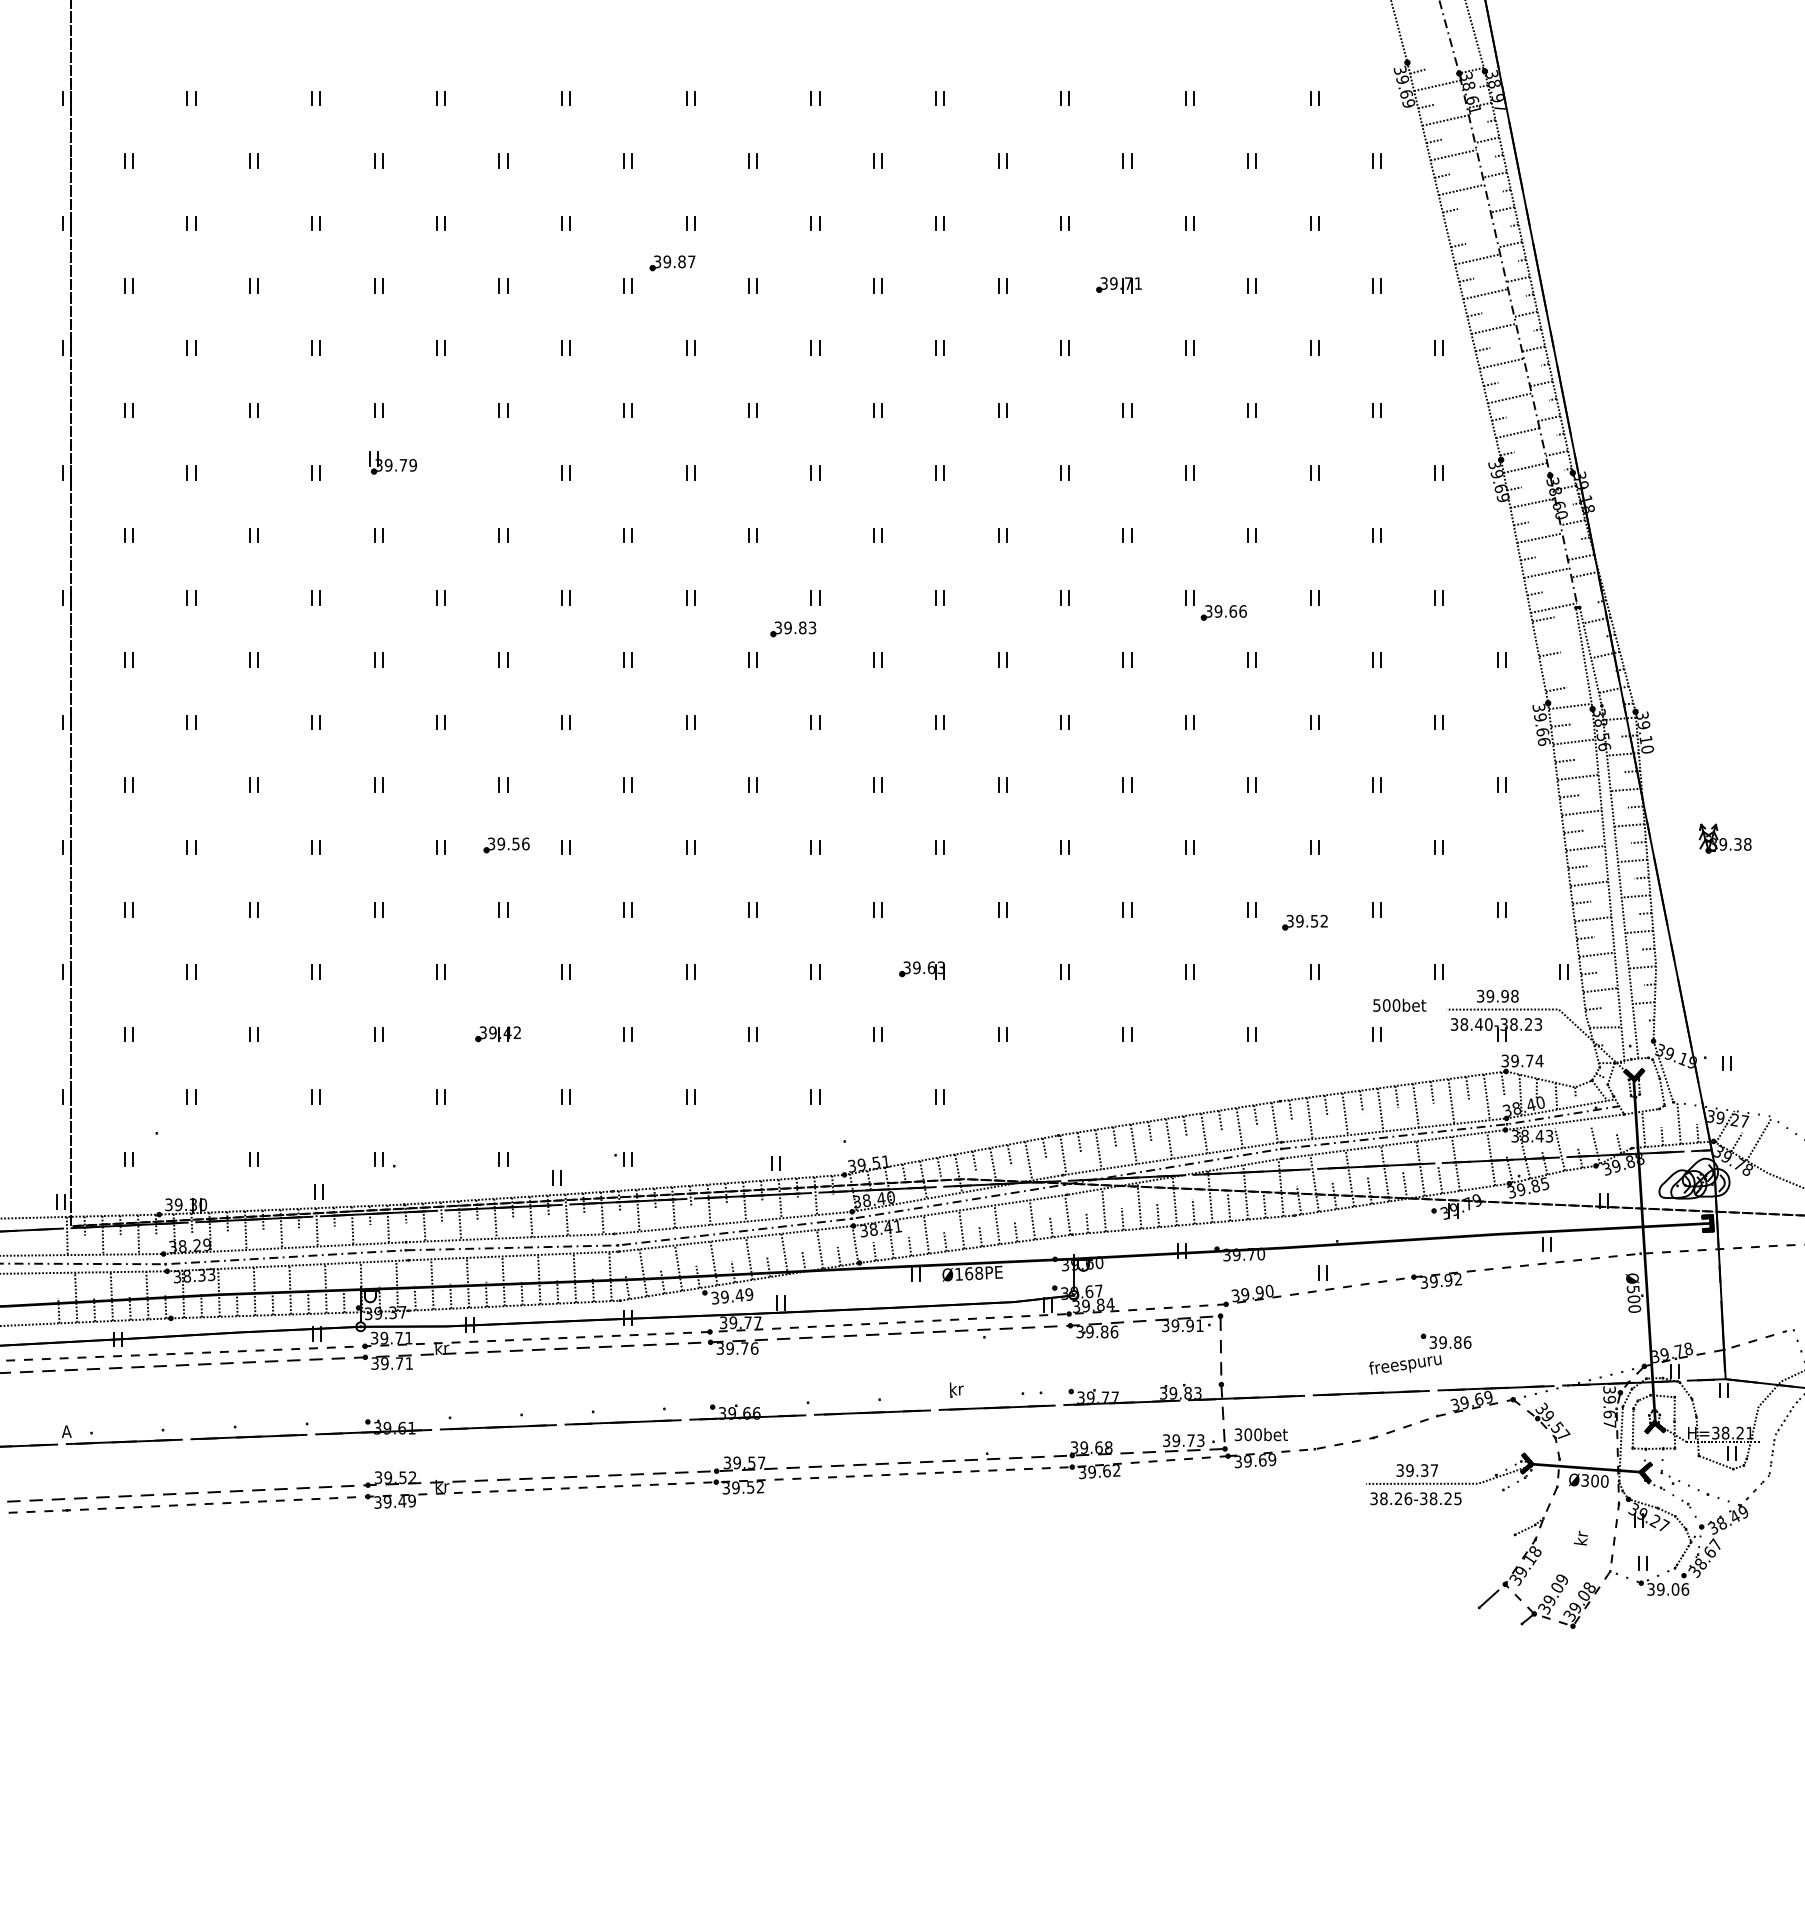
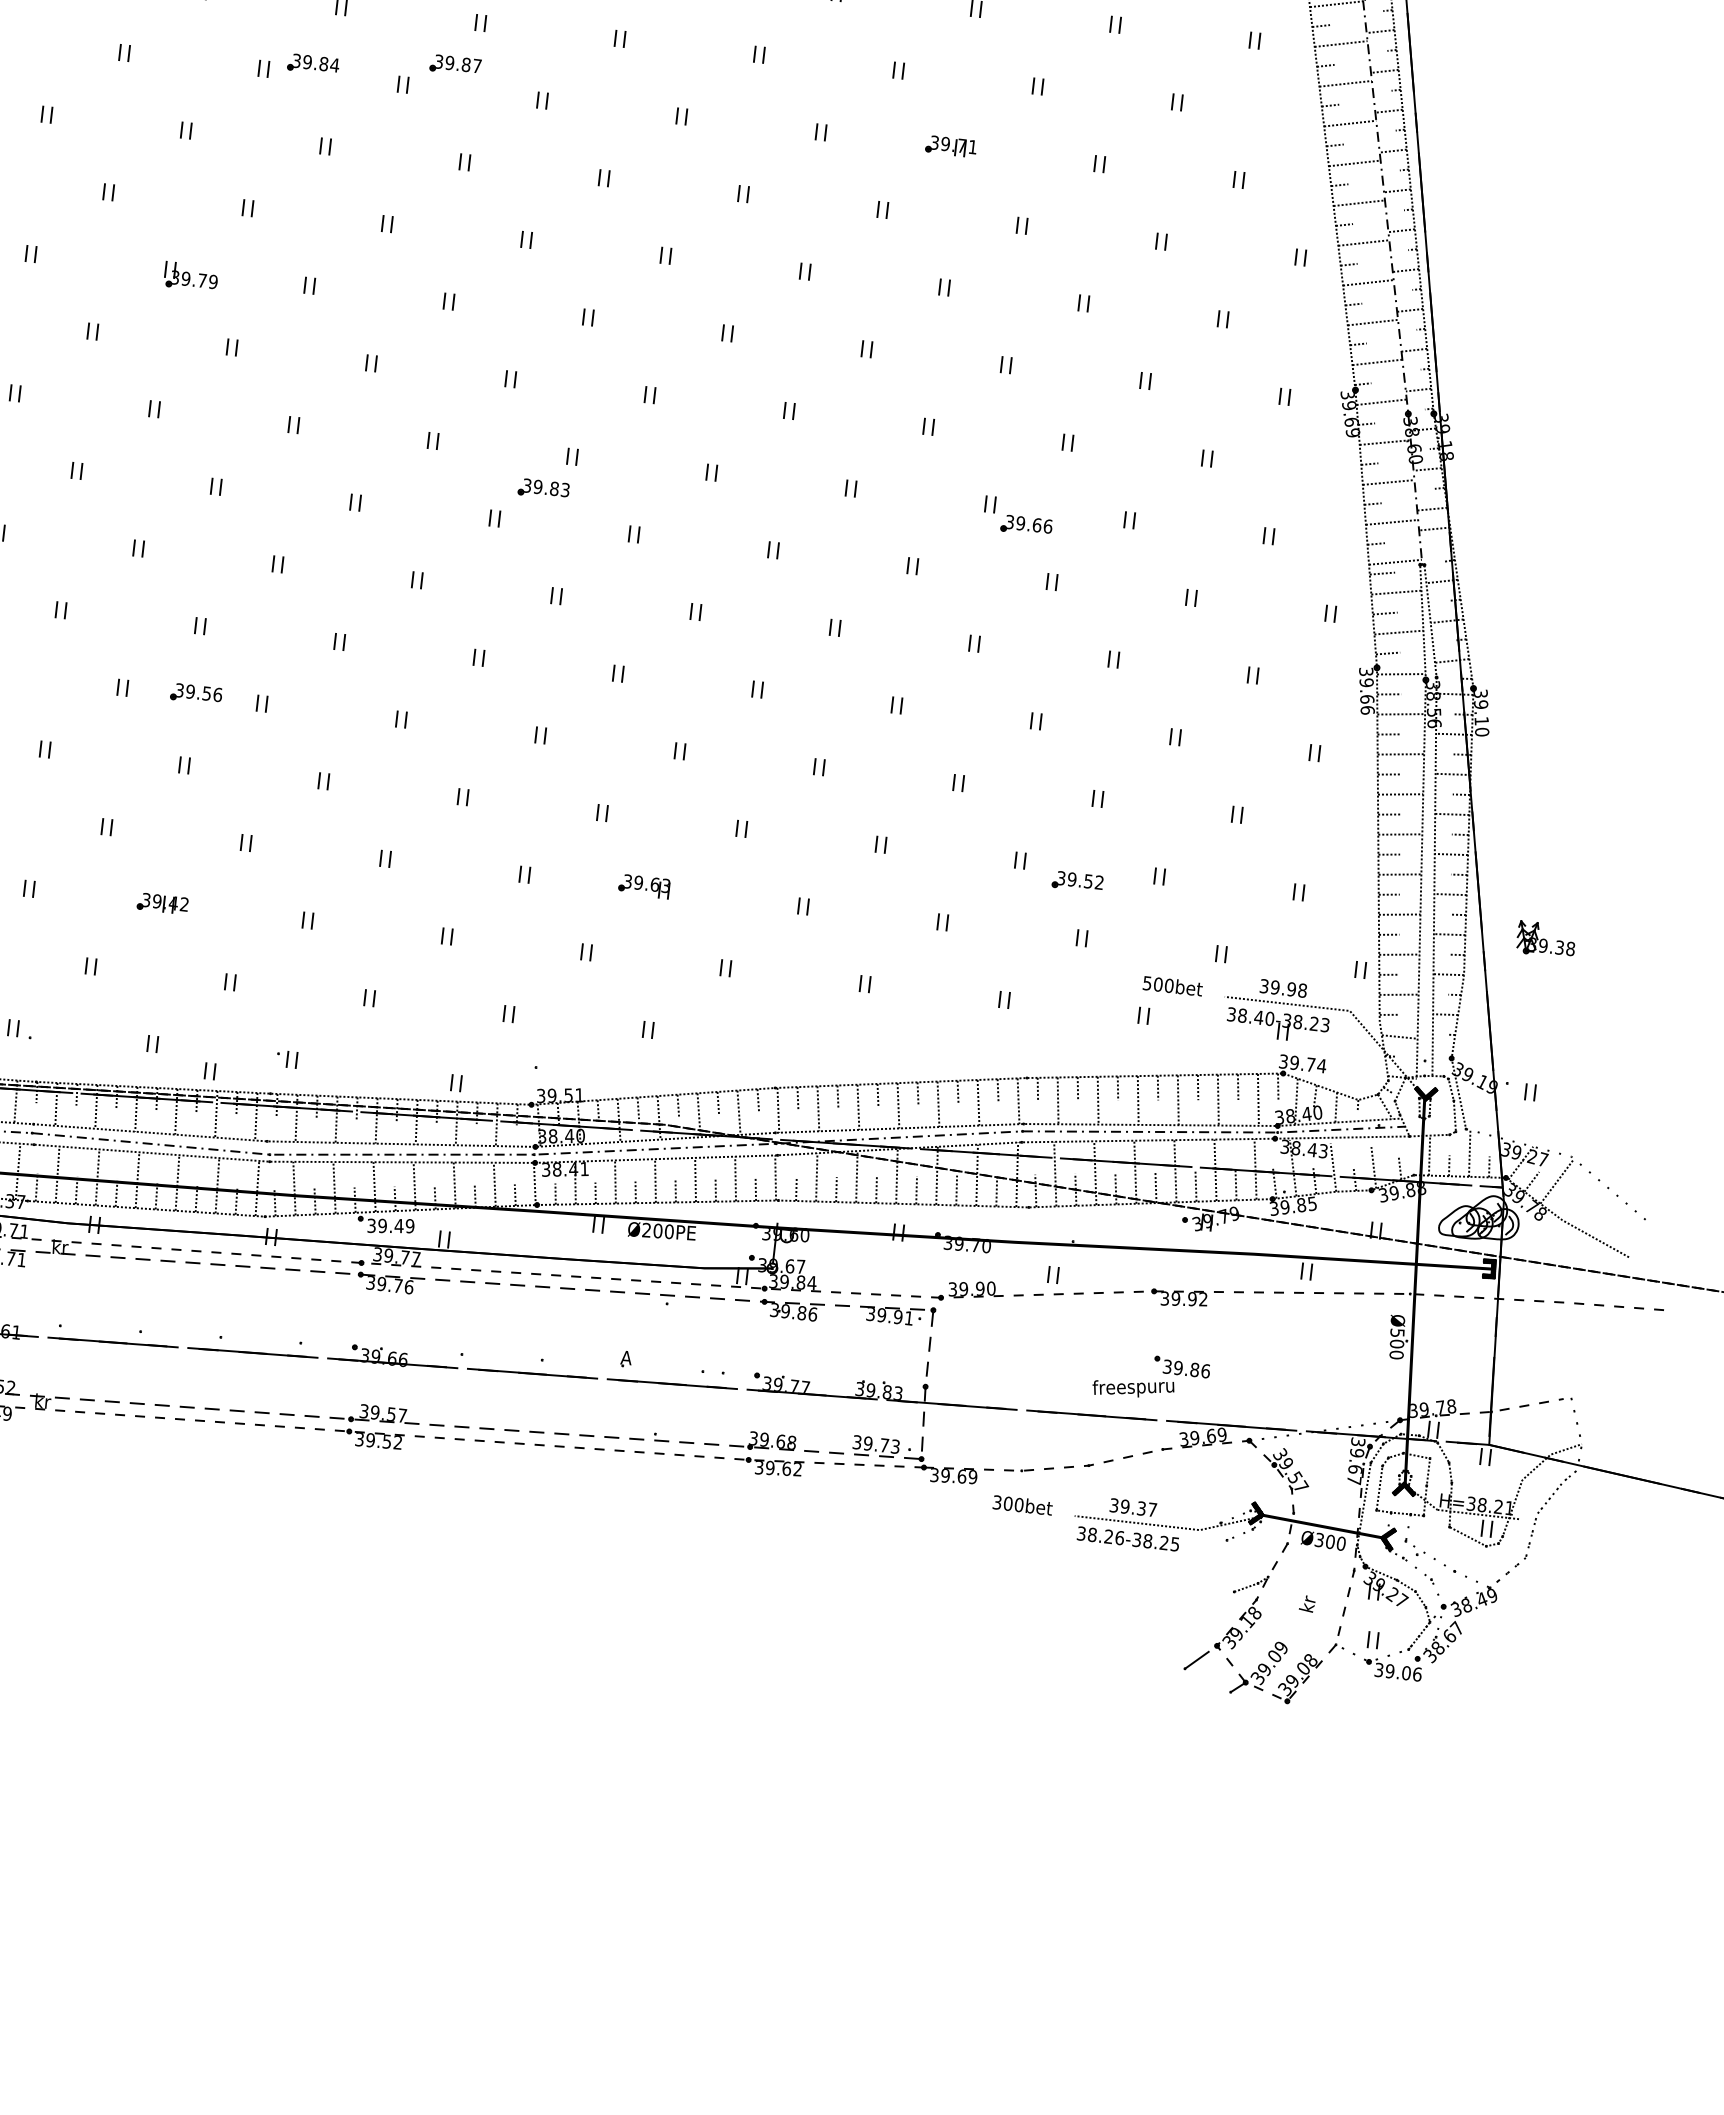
line: (1469, 224) -> (1350, 123), added
part: (546, 276) -> (313, 64), added
part: (392, 462) -> (190, 276), moved
line: (1557, 634) -> (1396, 592), added
line: (1563, 669) -> (1398, 632), added
part: (1724, 838) -> (1545, 939), moved
line: (1475, 1174) -> (1235, 1184), added
text: (969, 1273) -> (658, 1230), Ø168PE -> Ø200PE
text: (956, 1388) -> (629, 1357), kr -> A
text: (1260, 1434) -> (1021, 1505), moved

